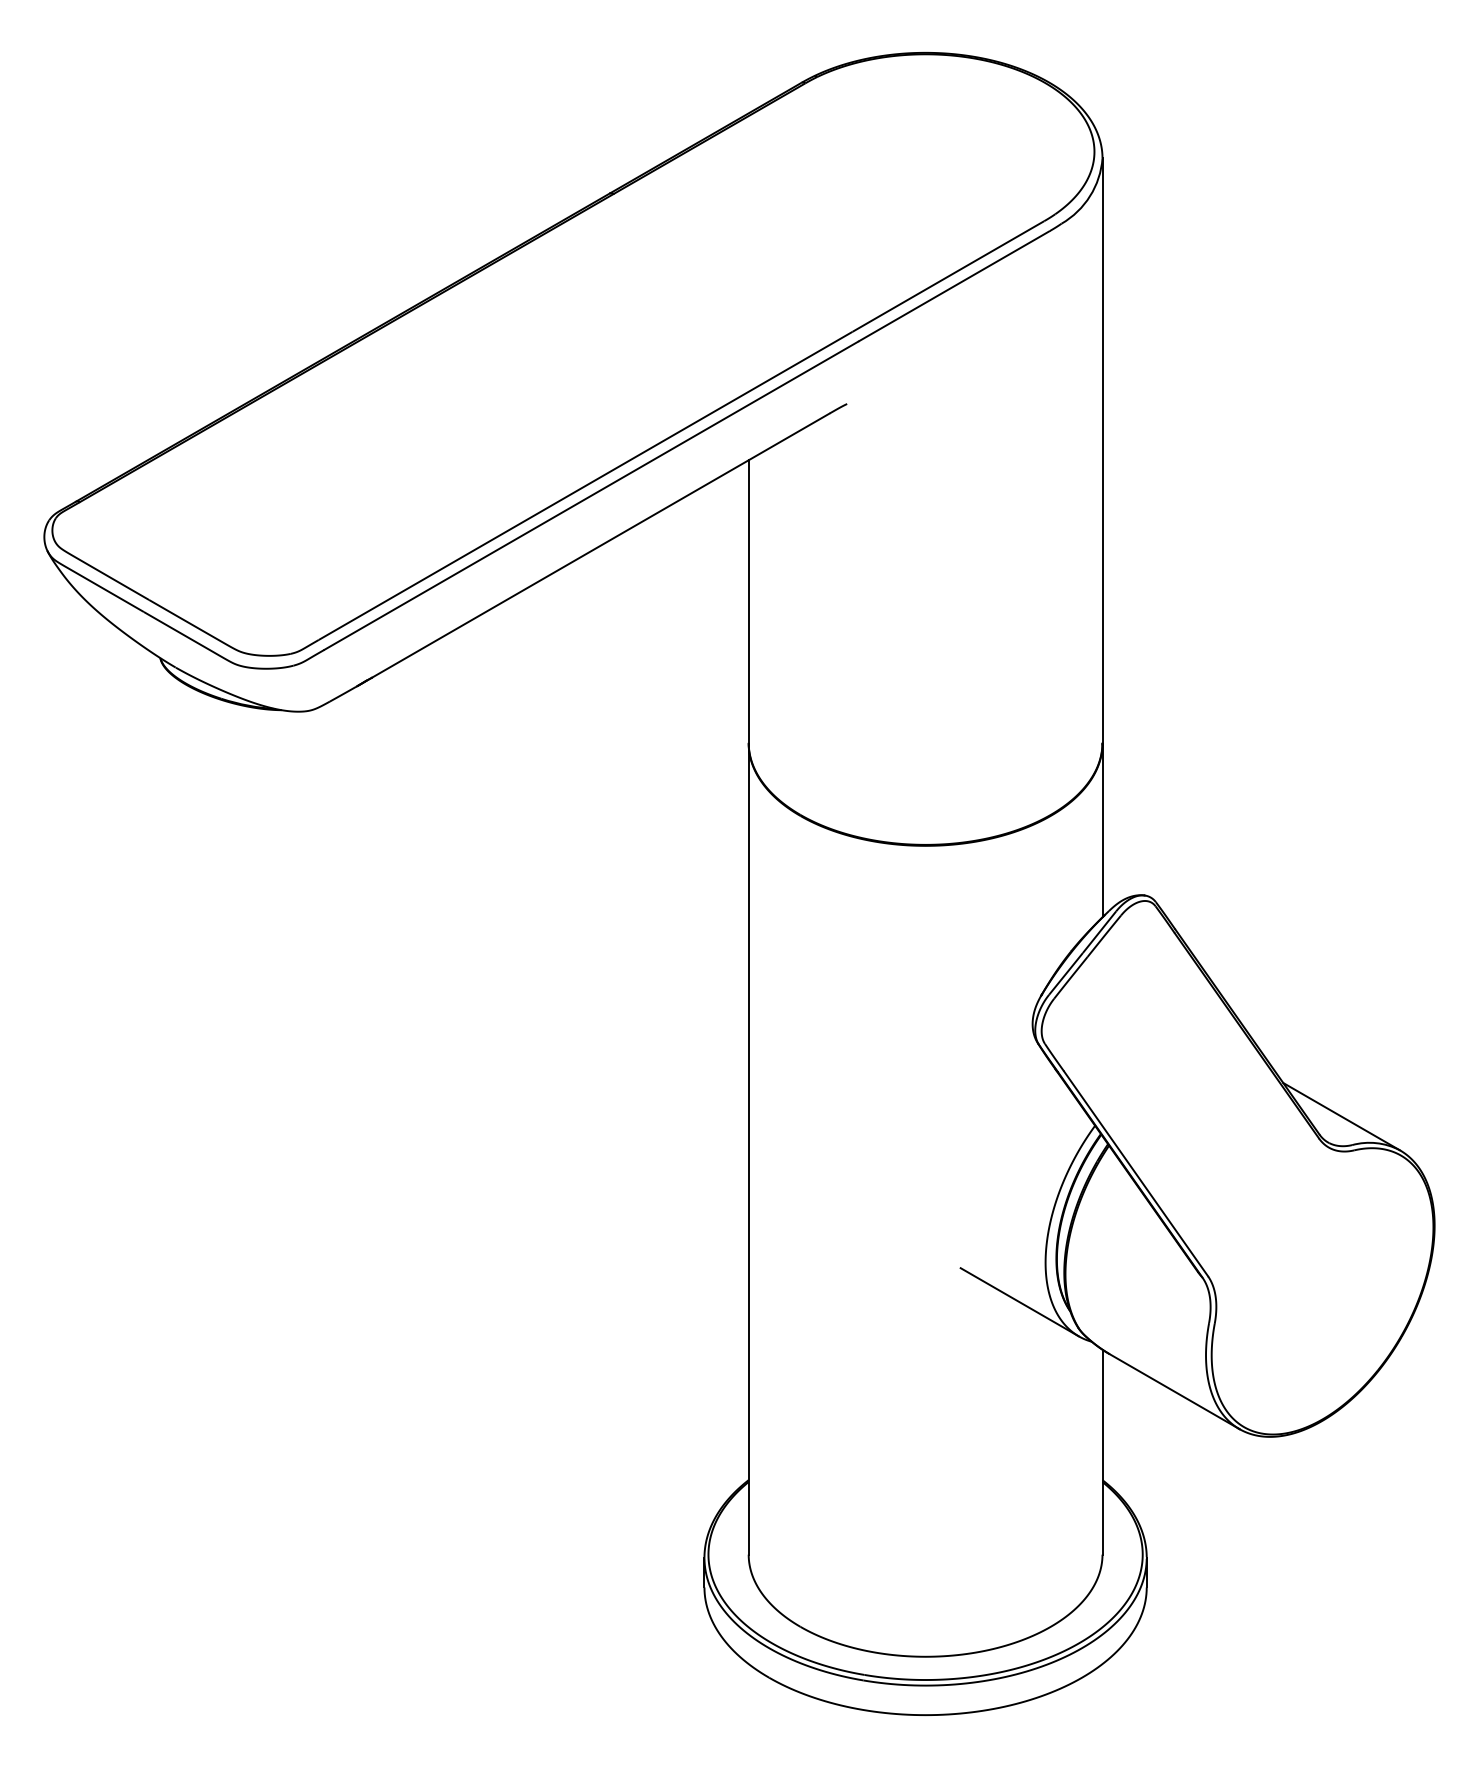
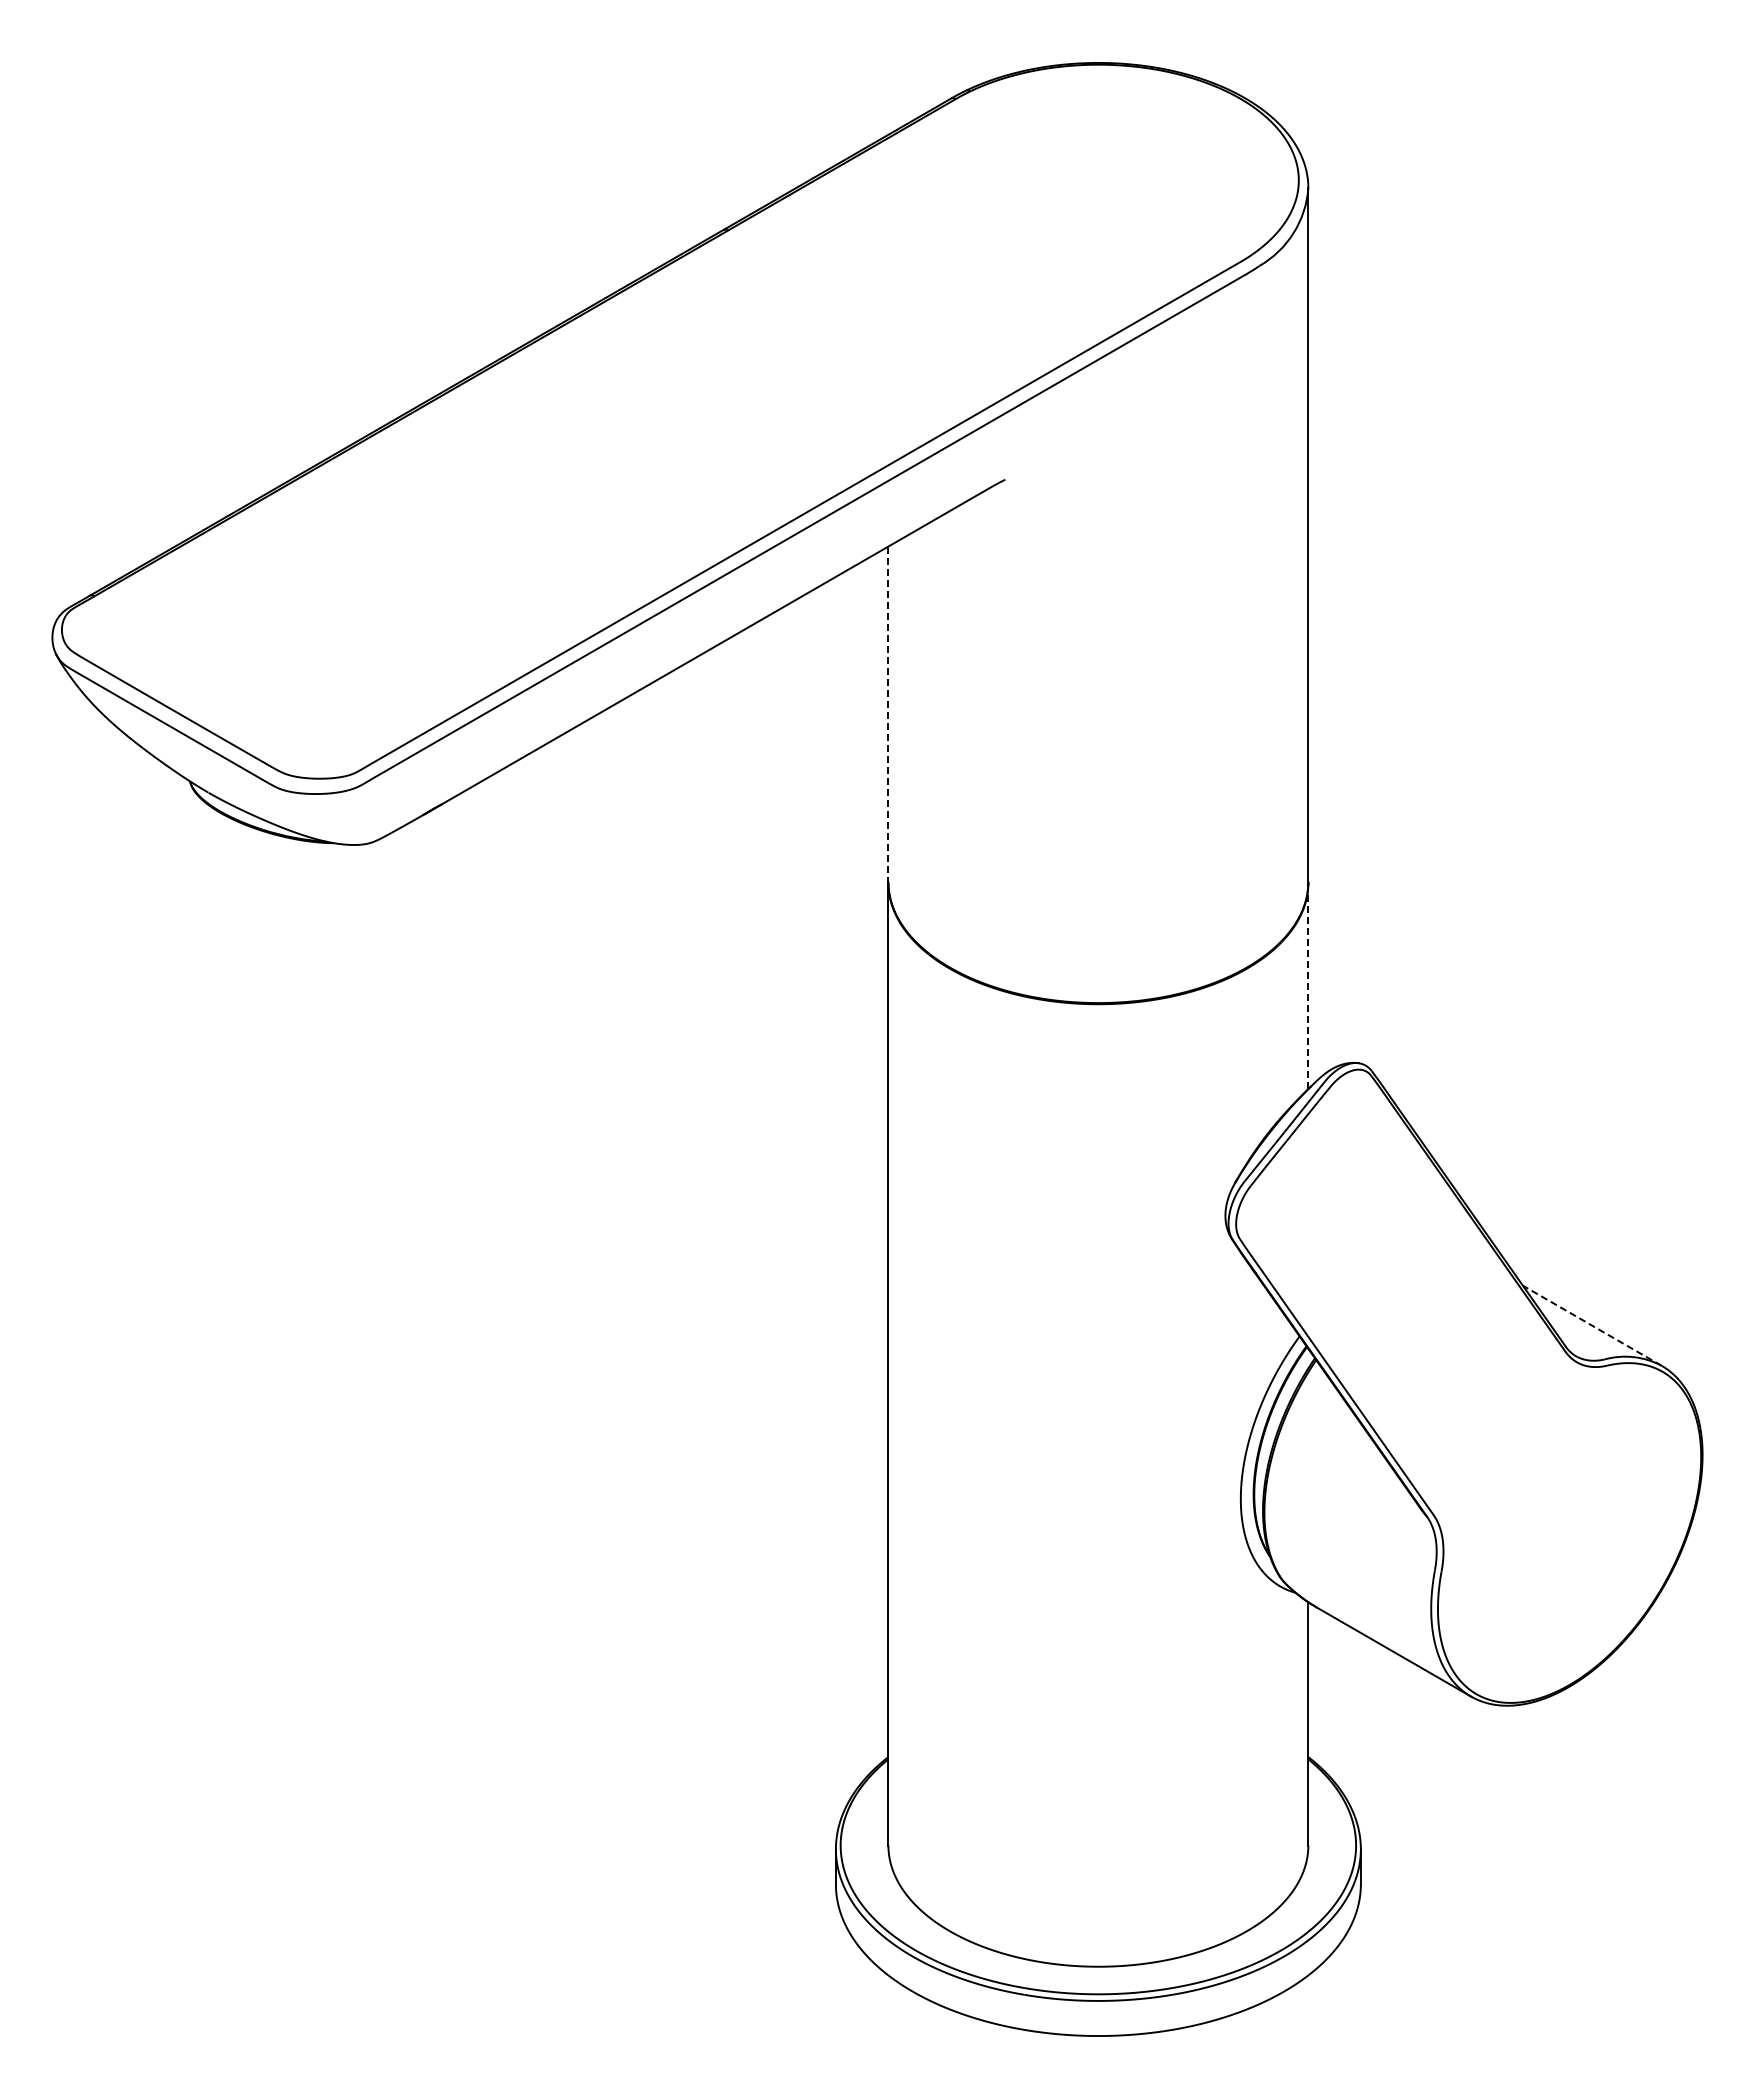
line: (748, 601) -> (888, 714), solid -> dashed
line: (1102, 830) -> (1308, 985), solid -> dashed
line: (1341, 1116) -> (1591, 1325), solid -> dashed
line: (1020, 1301) -> (1210, 1545), removed

